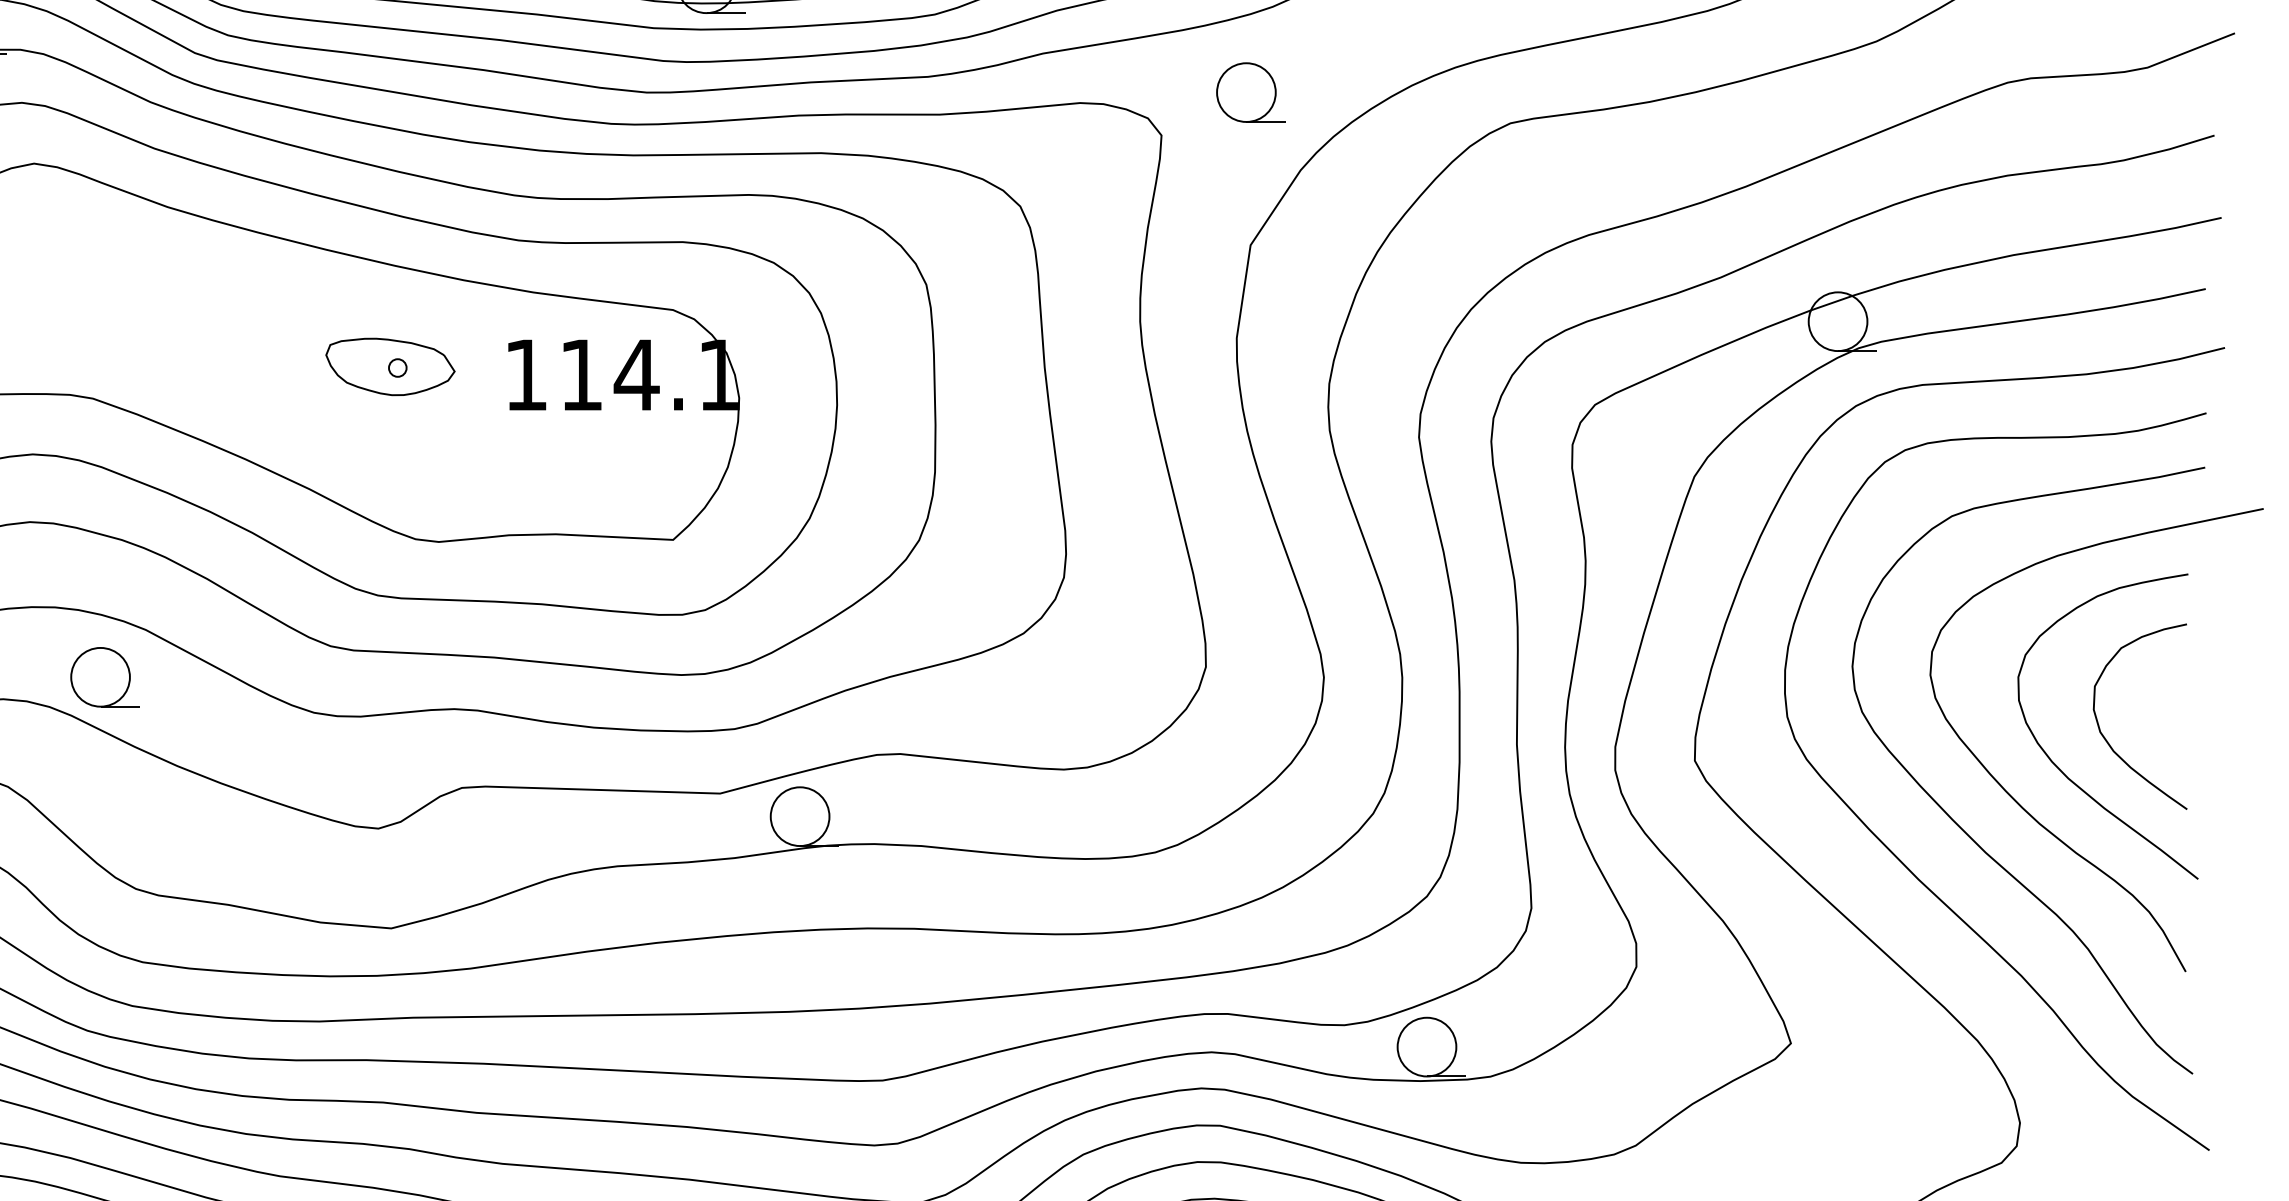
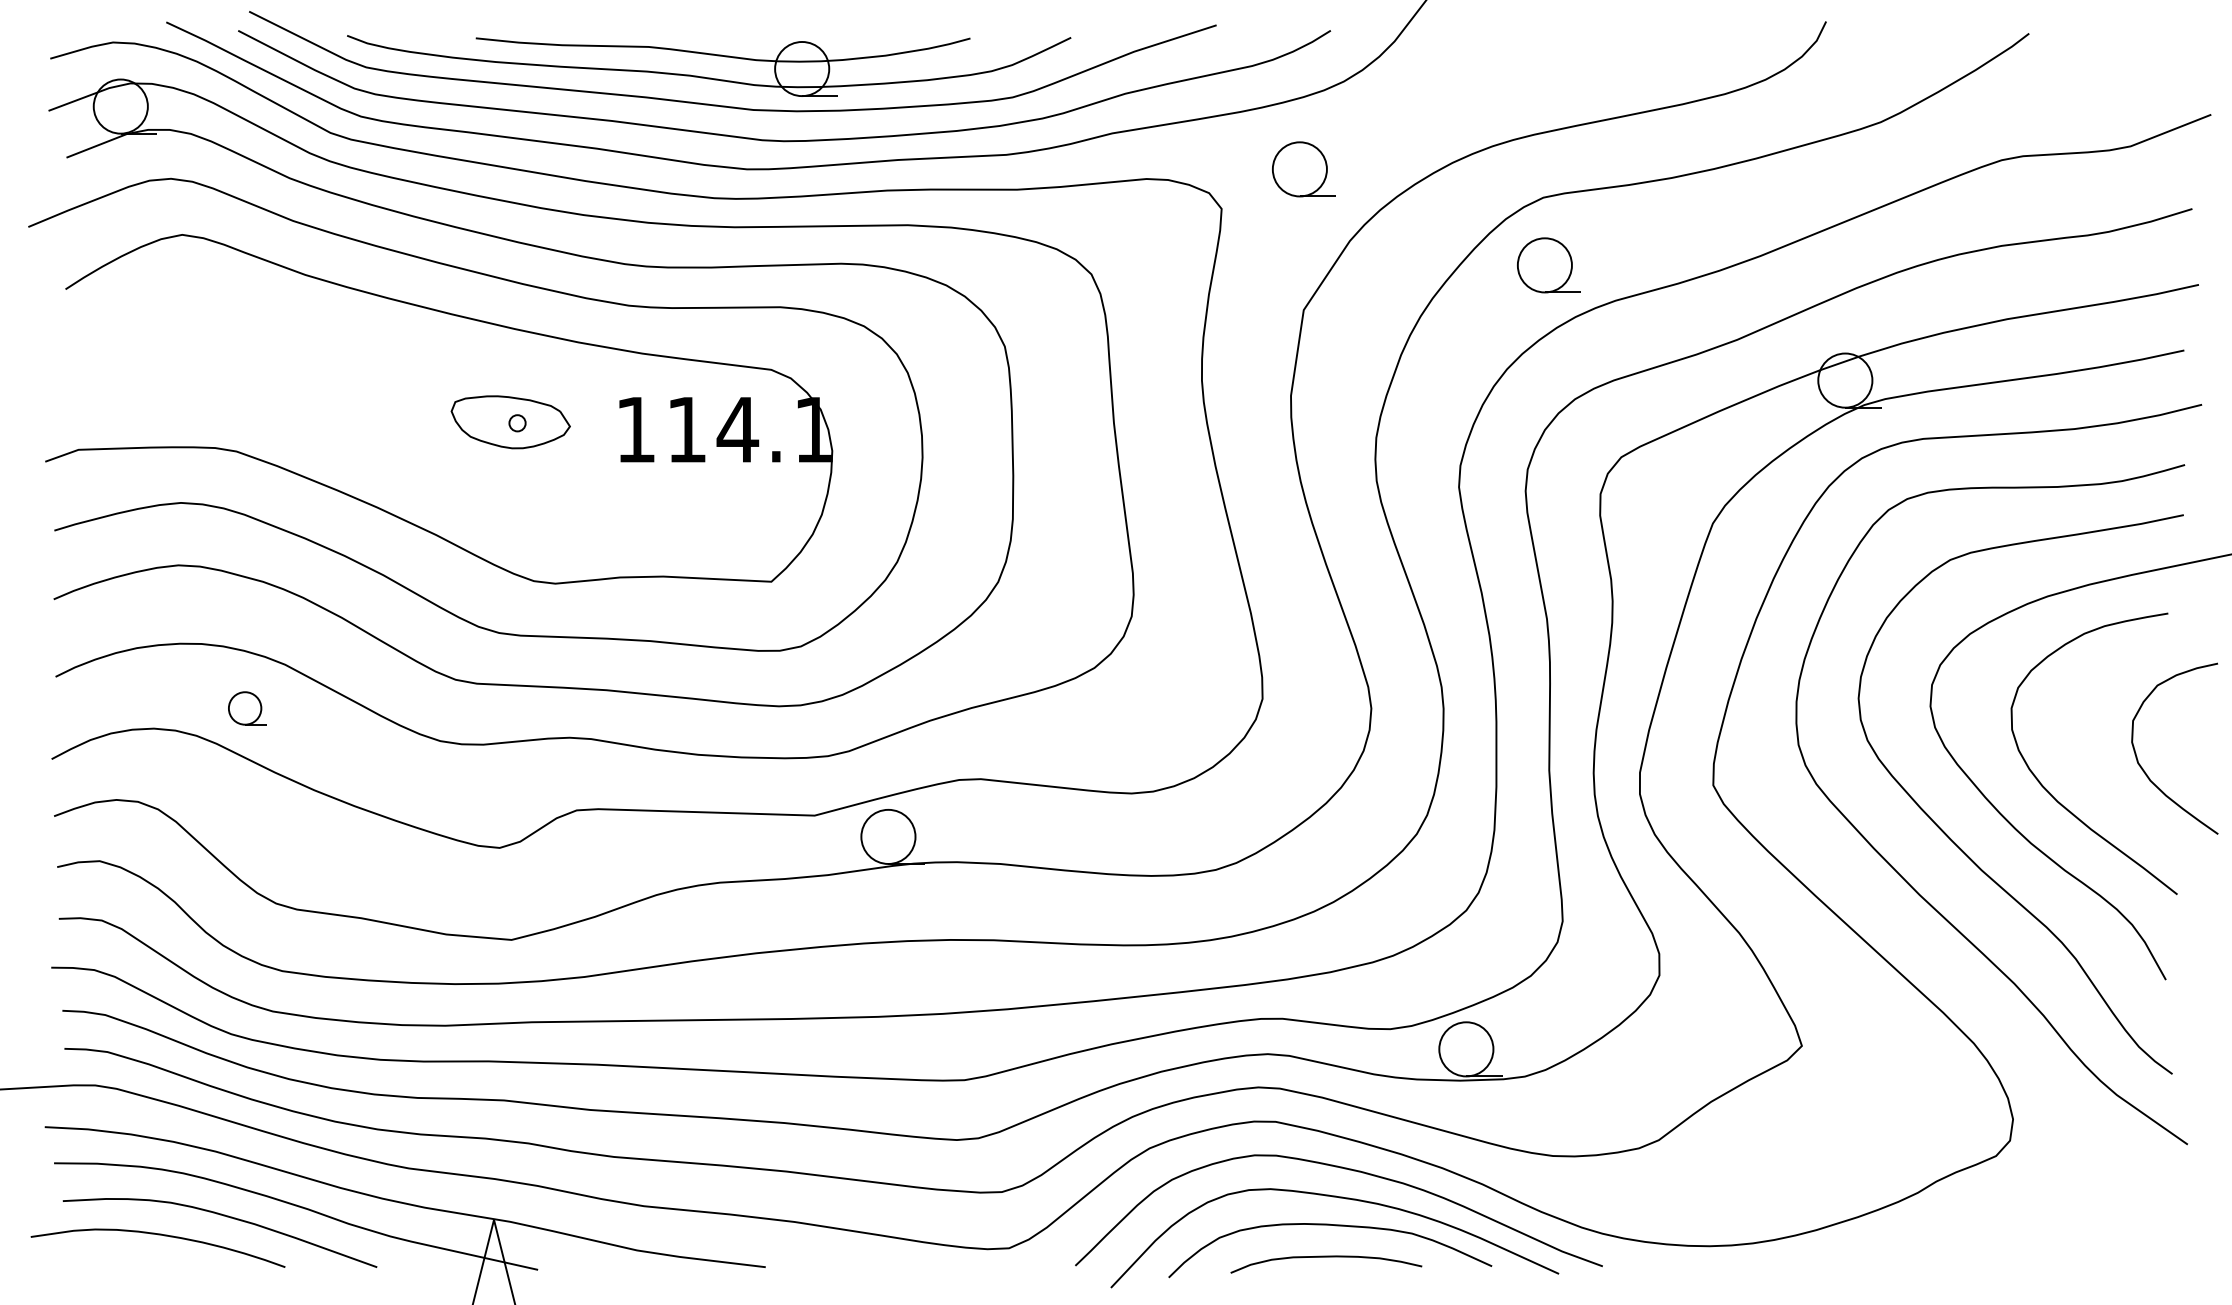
part: (1516, 196) -> (1548, 265), added
part: (104, 677) -> (247, 708), size x0.6
curve: (2106, 738) -> (2143, 768), moved

